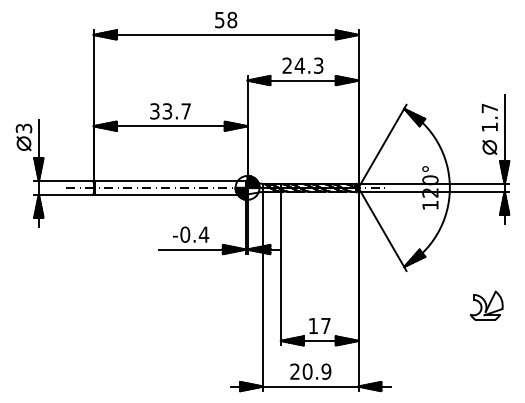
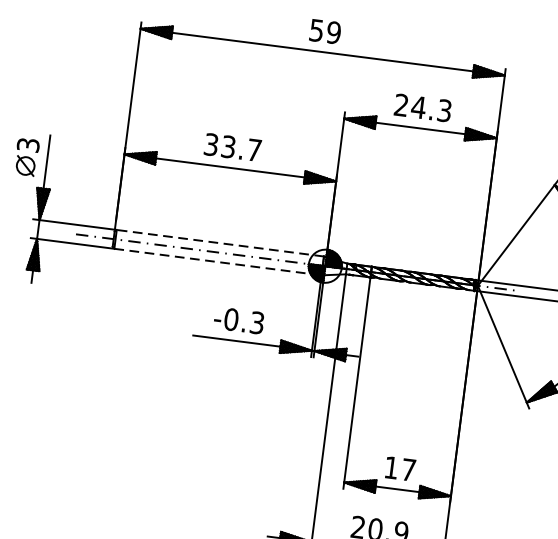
text: (232, 20) -> (334, 33), 58 -> 59
line: (169, 181) -> (219, 243), solid -> dashed
line: (170, 194) -> (218, 261), solid -> dashed
text: (203, 234) -> (256, 322), -0.4 -> -0.3

